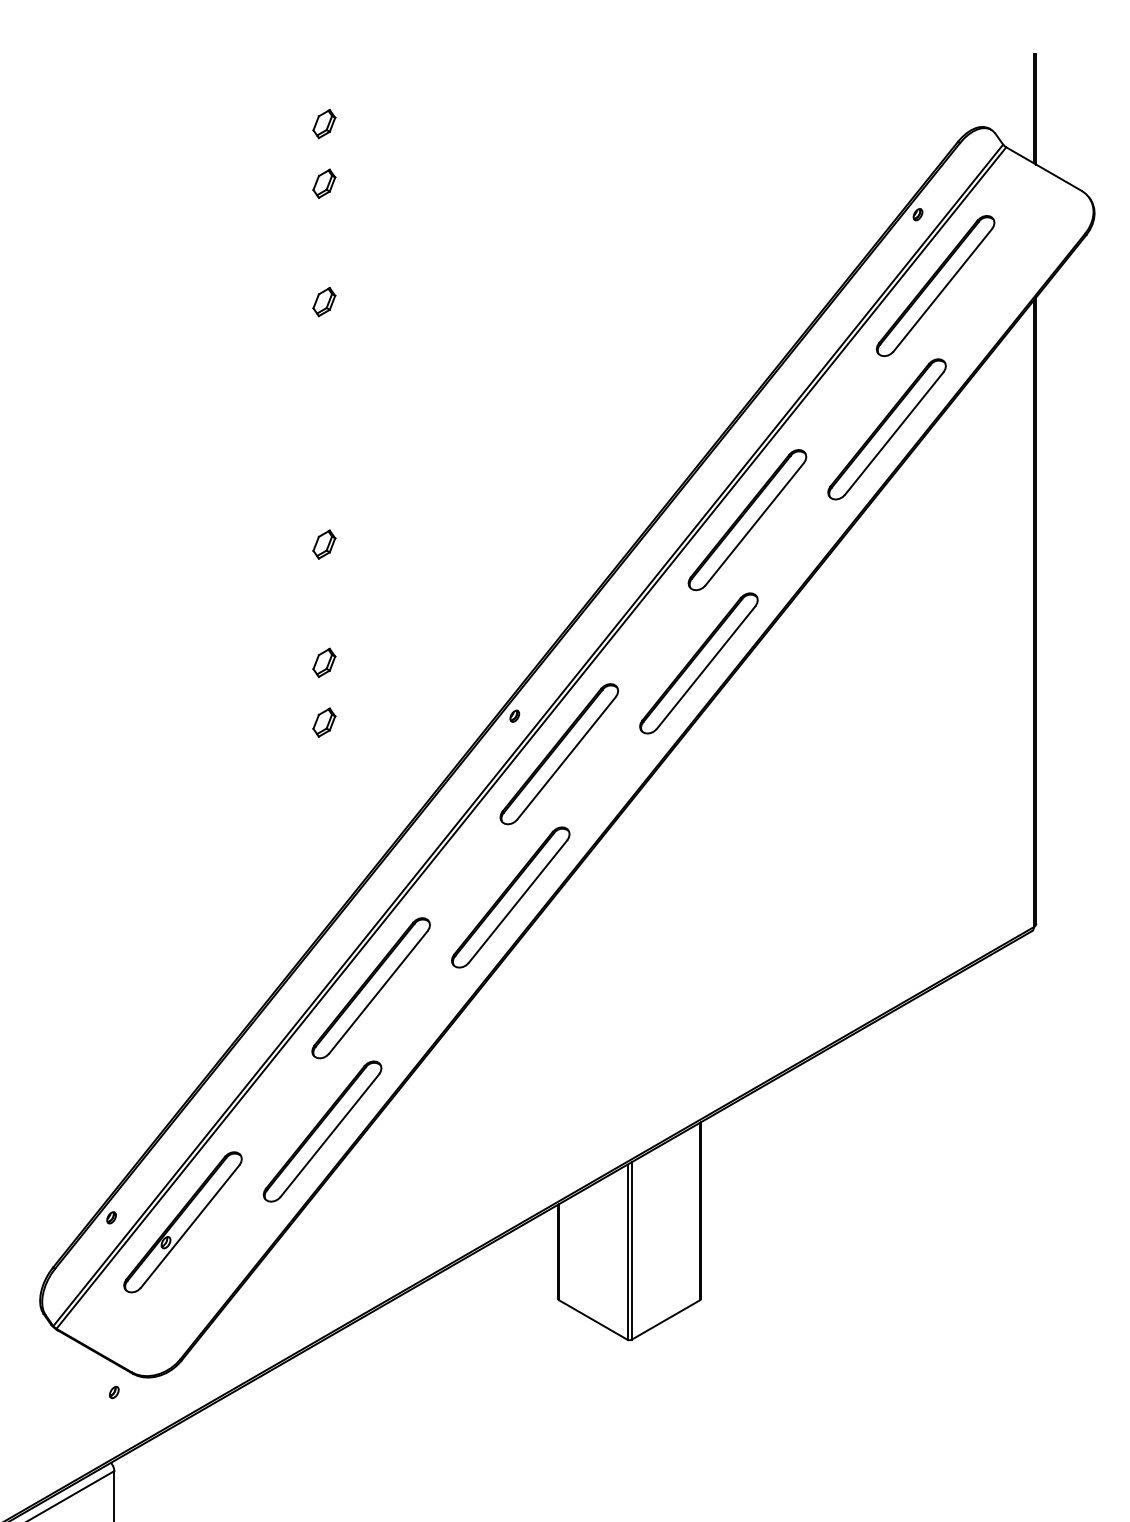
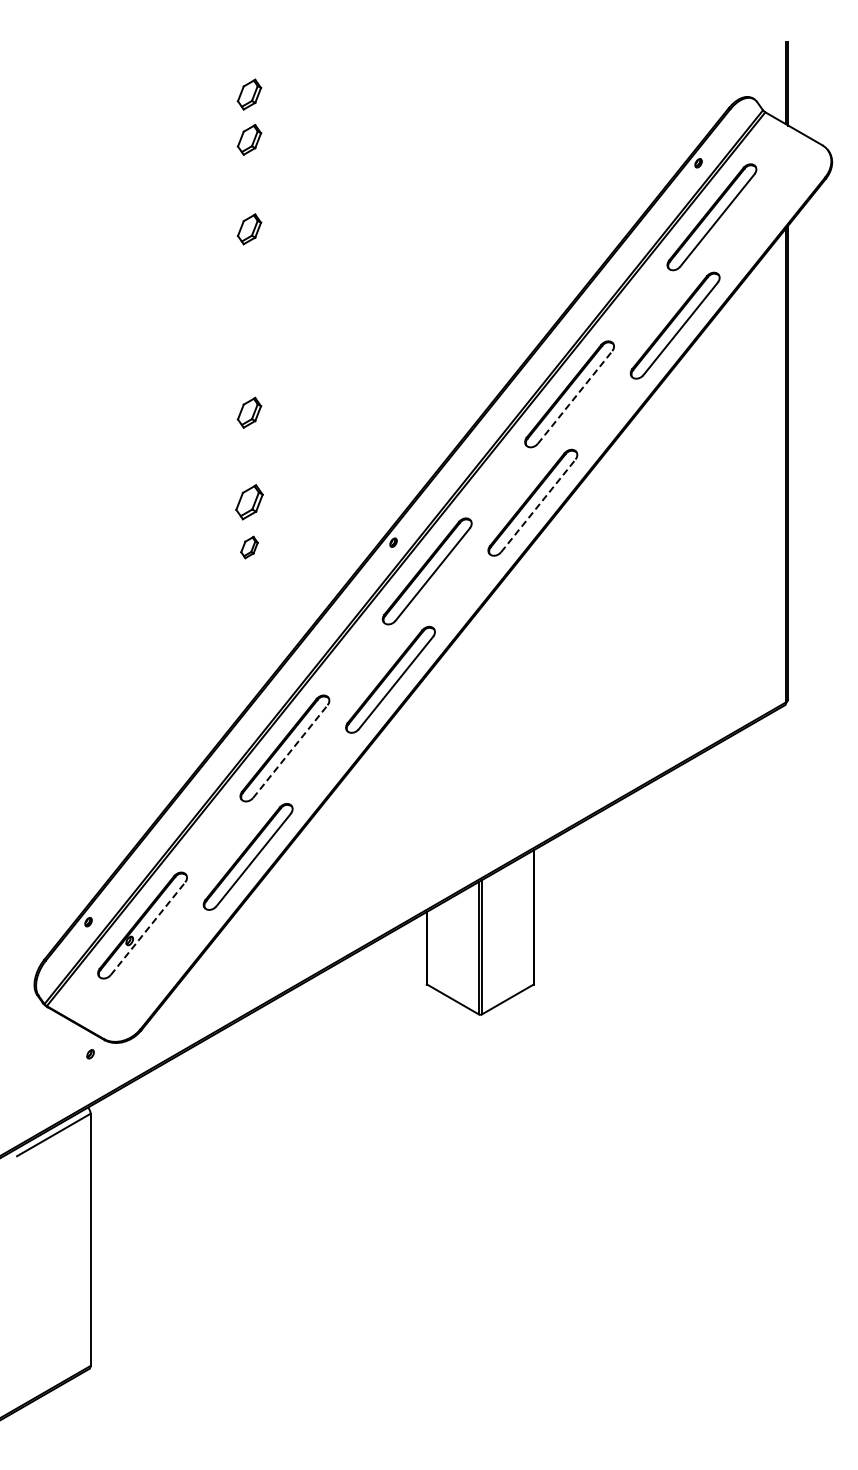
part: (324, 123) -> (249, 94), size x1.4
part: (324, 183) -> (249, 139), size x1.4
part: (324, 302) -> (249, 229), size x1.4
line: (755, 524) -> (575, 397), solid -> dashed
part: (324, 544) -> (249, 412), size x1.4
part: (324, 663) -> (249, 502), size x1.6
line: (706, 667) -> (538, 505), solid -> dashed
line: (378, 992) -> (290, 751), solid -> dashed
line: (190, 1226) -> (148, 928), solid -> dashed

